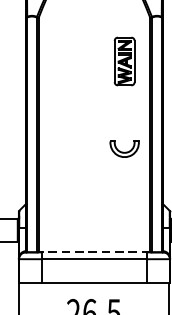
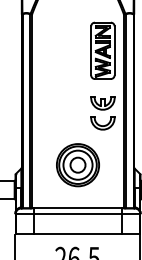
part: (124, 61) -> (102, 50), size x1.43
part: (124, 125) -> (102, 103), added
part: (93, 200) -> (77, 165), added
line: (95, 252) -> (78, 208), dashed -> solid

